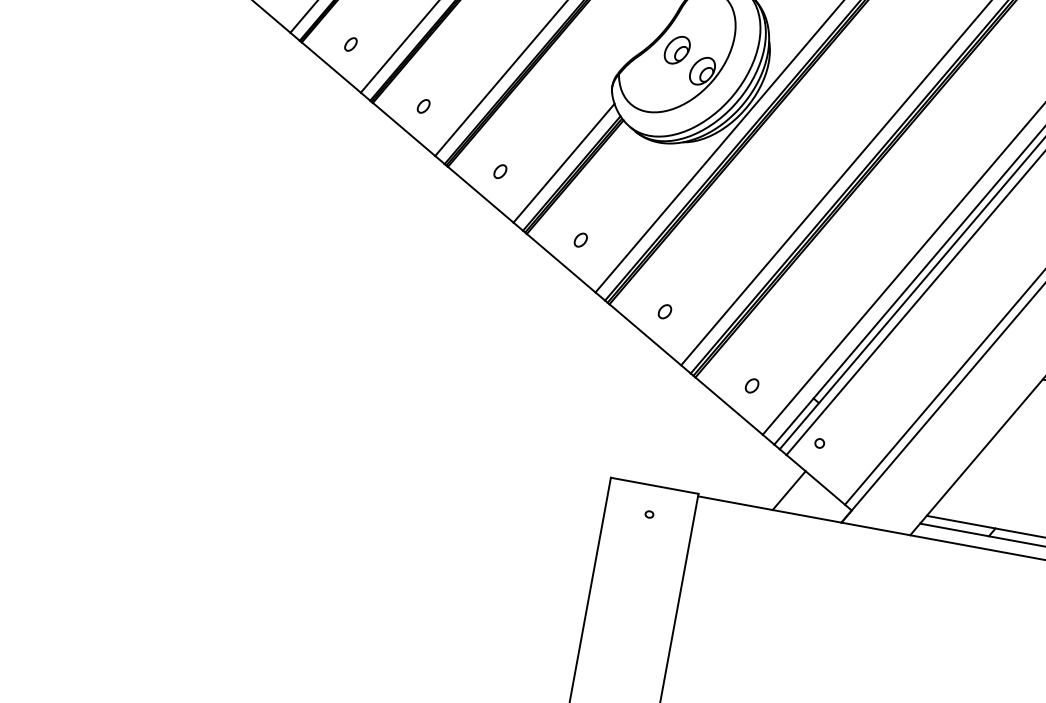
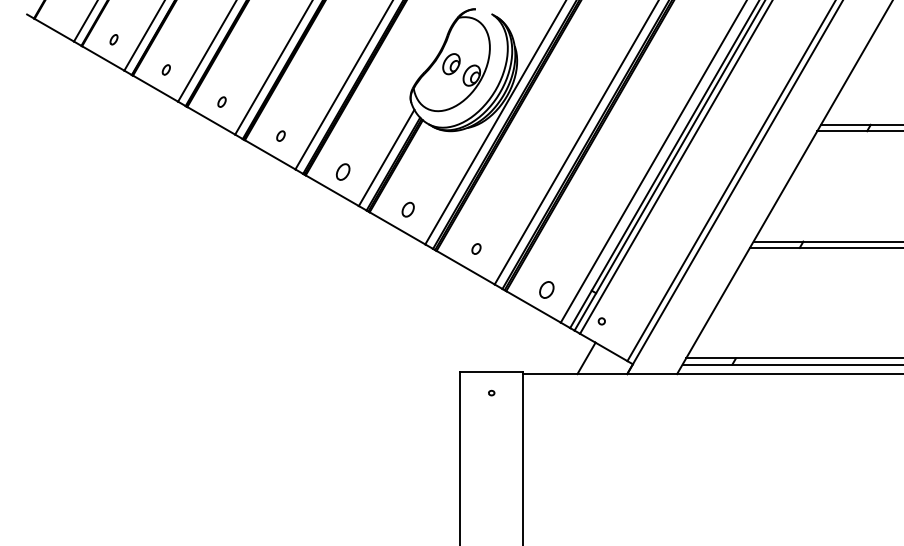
part: (499, 170) -> (342, 171), size x1.6
part: (581, 239) -> (408, 209), size x1.4
part: (752, 385) -> (547, 289), size x1.6

